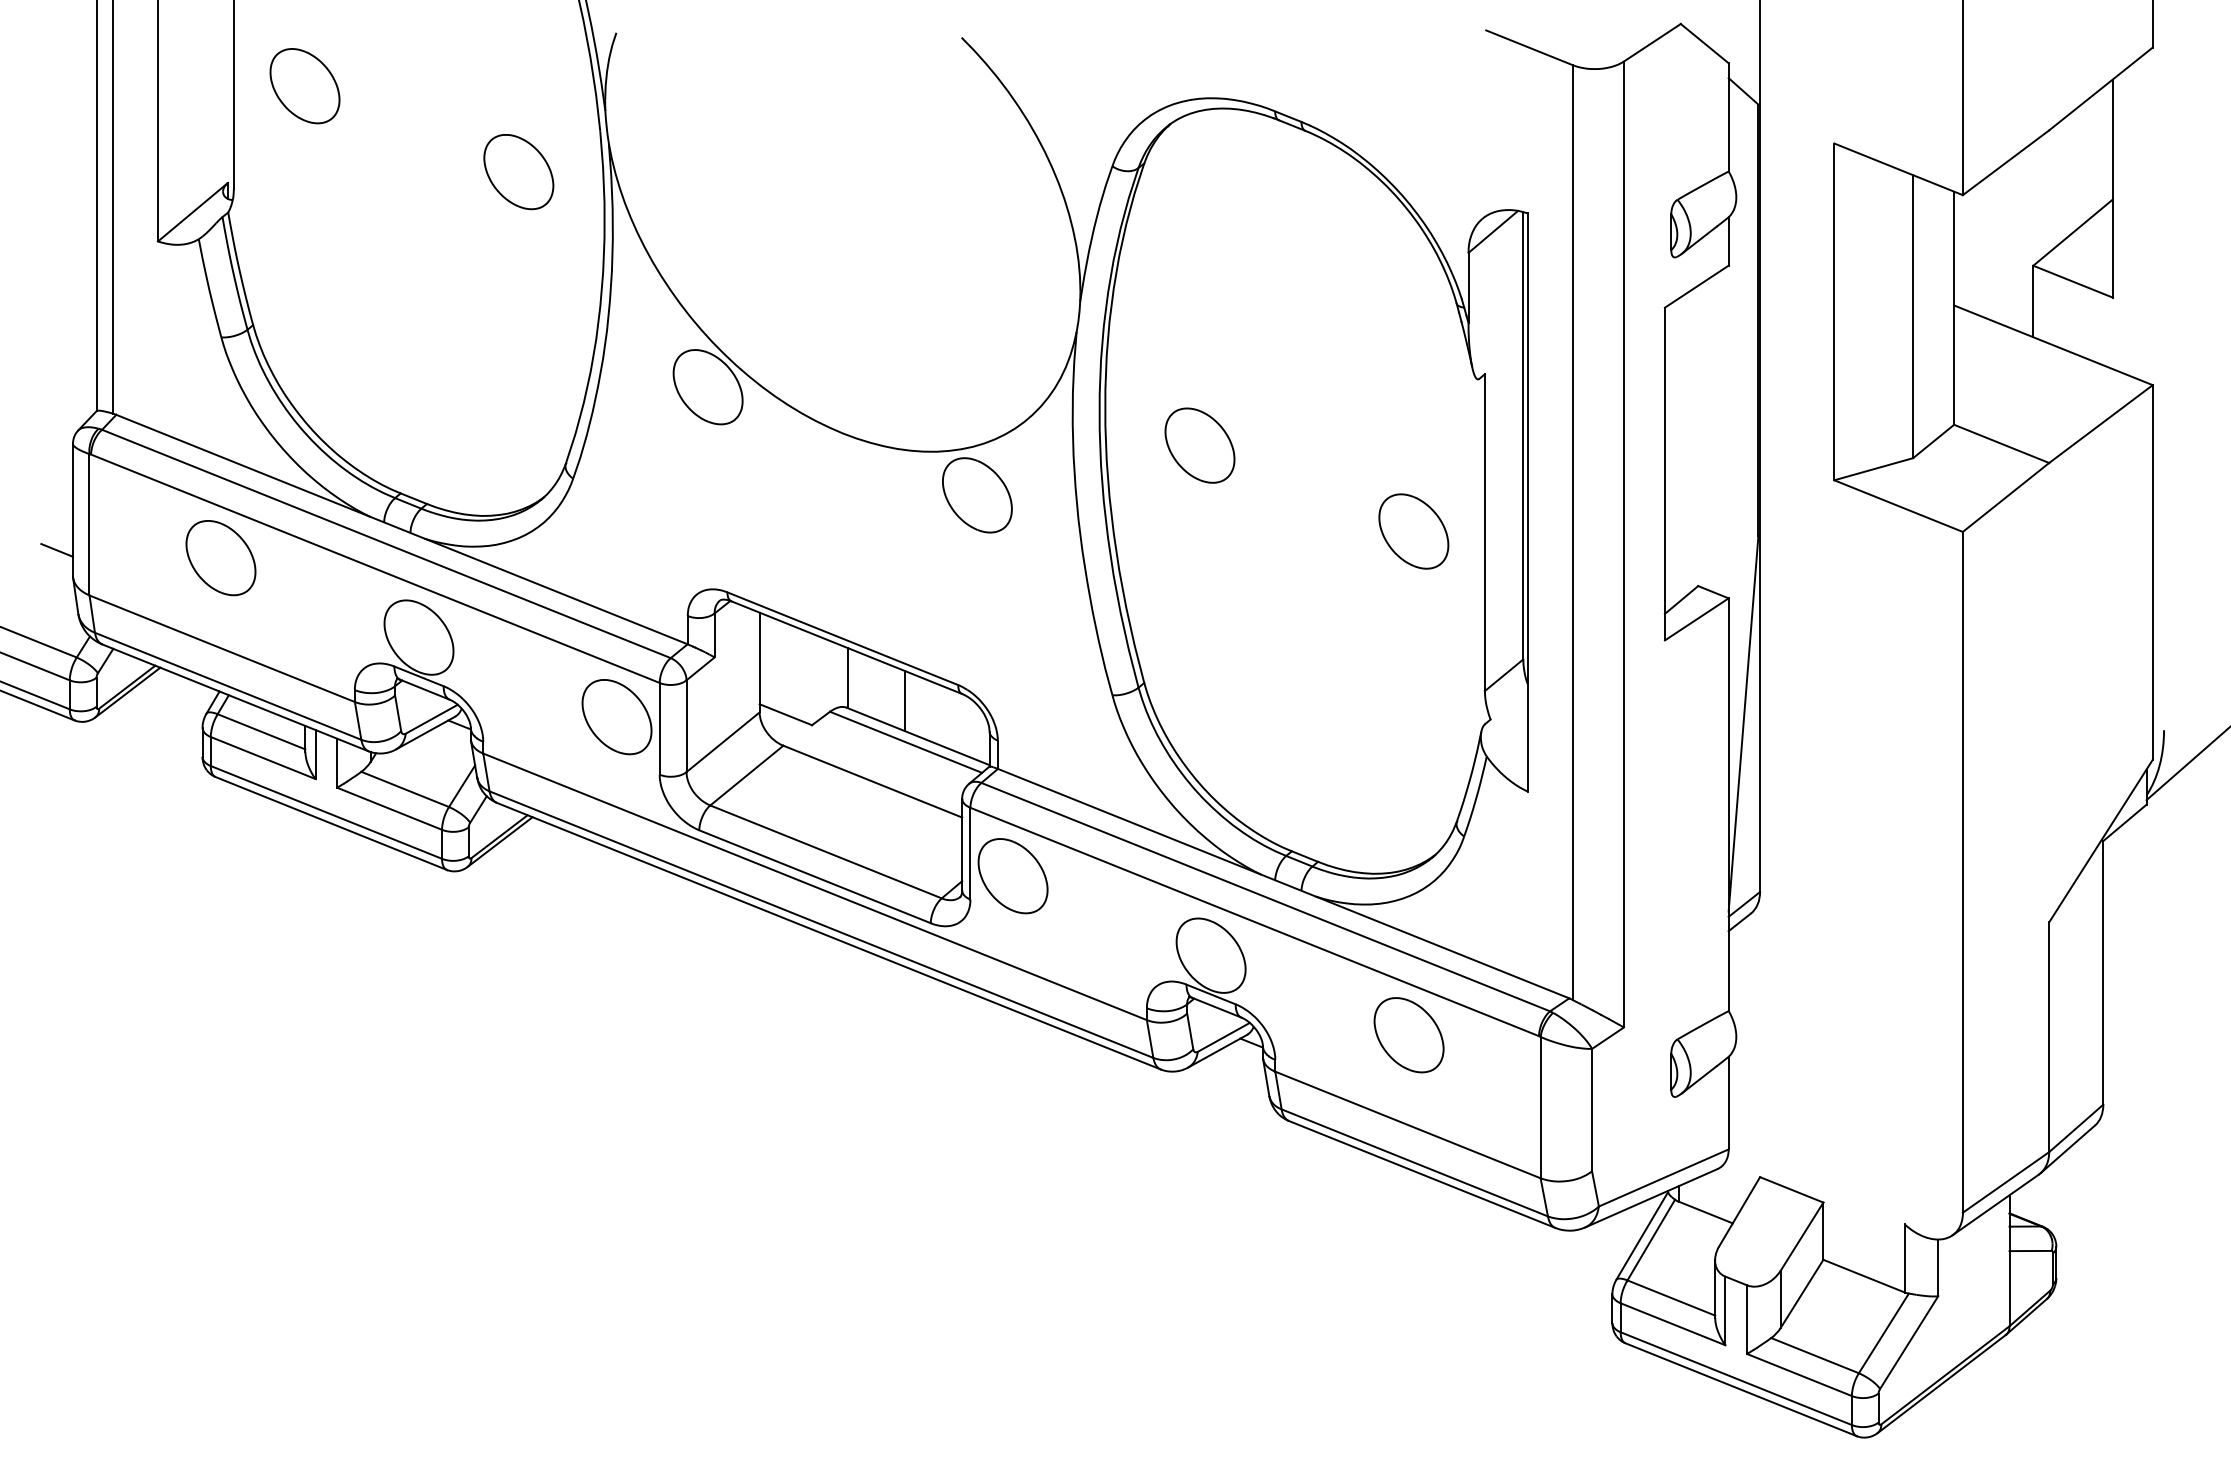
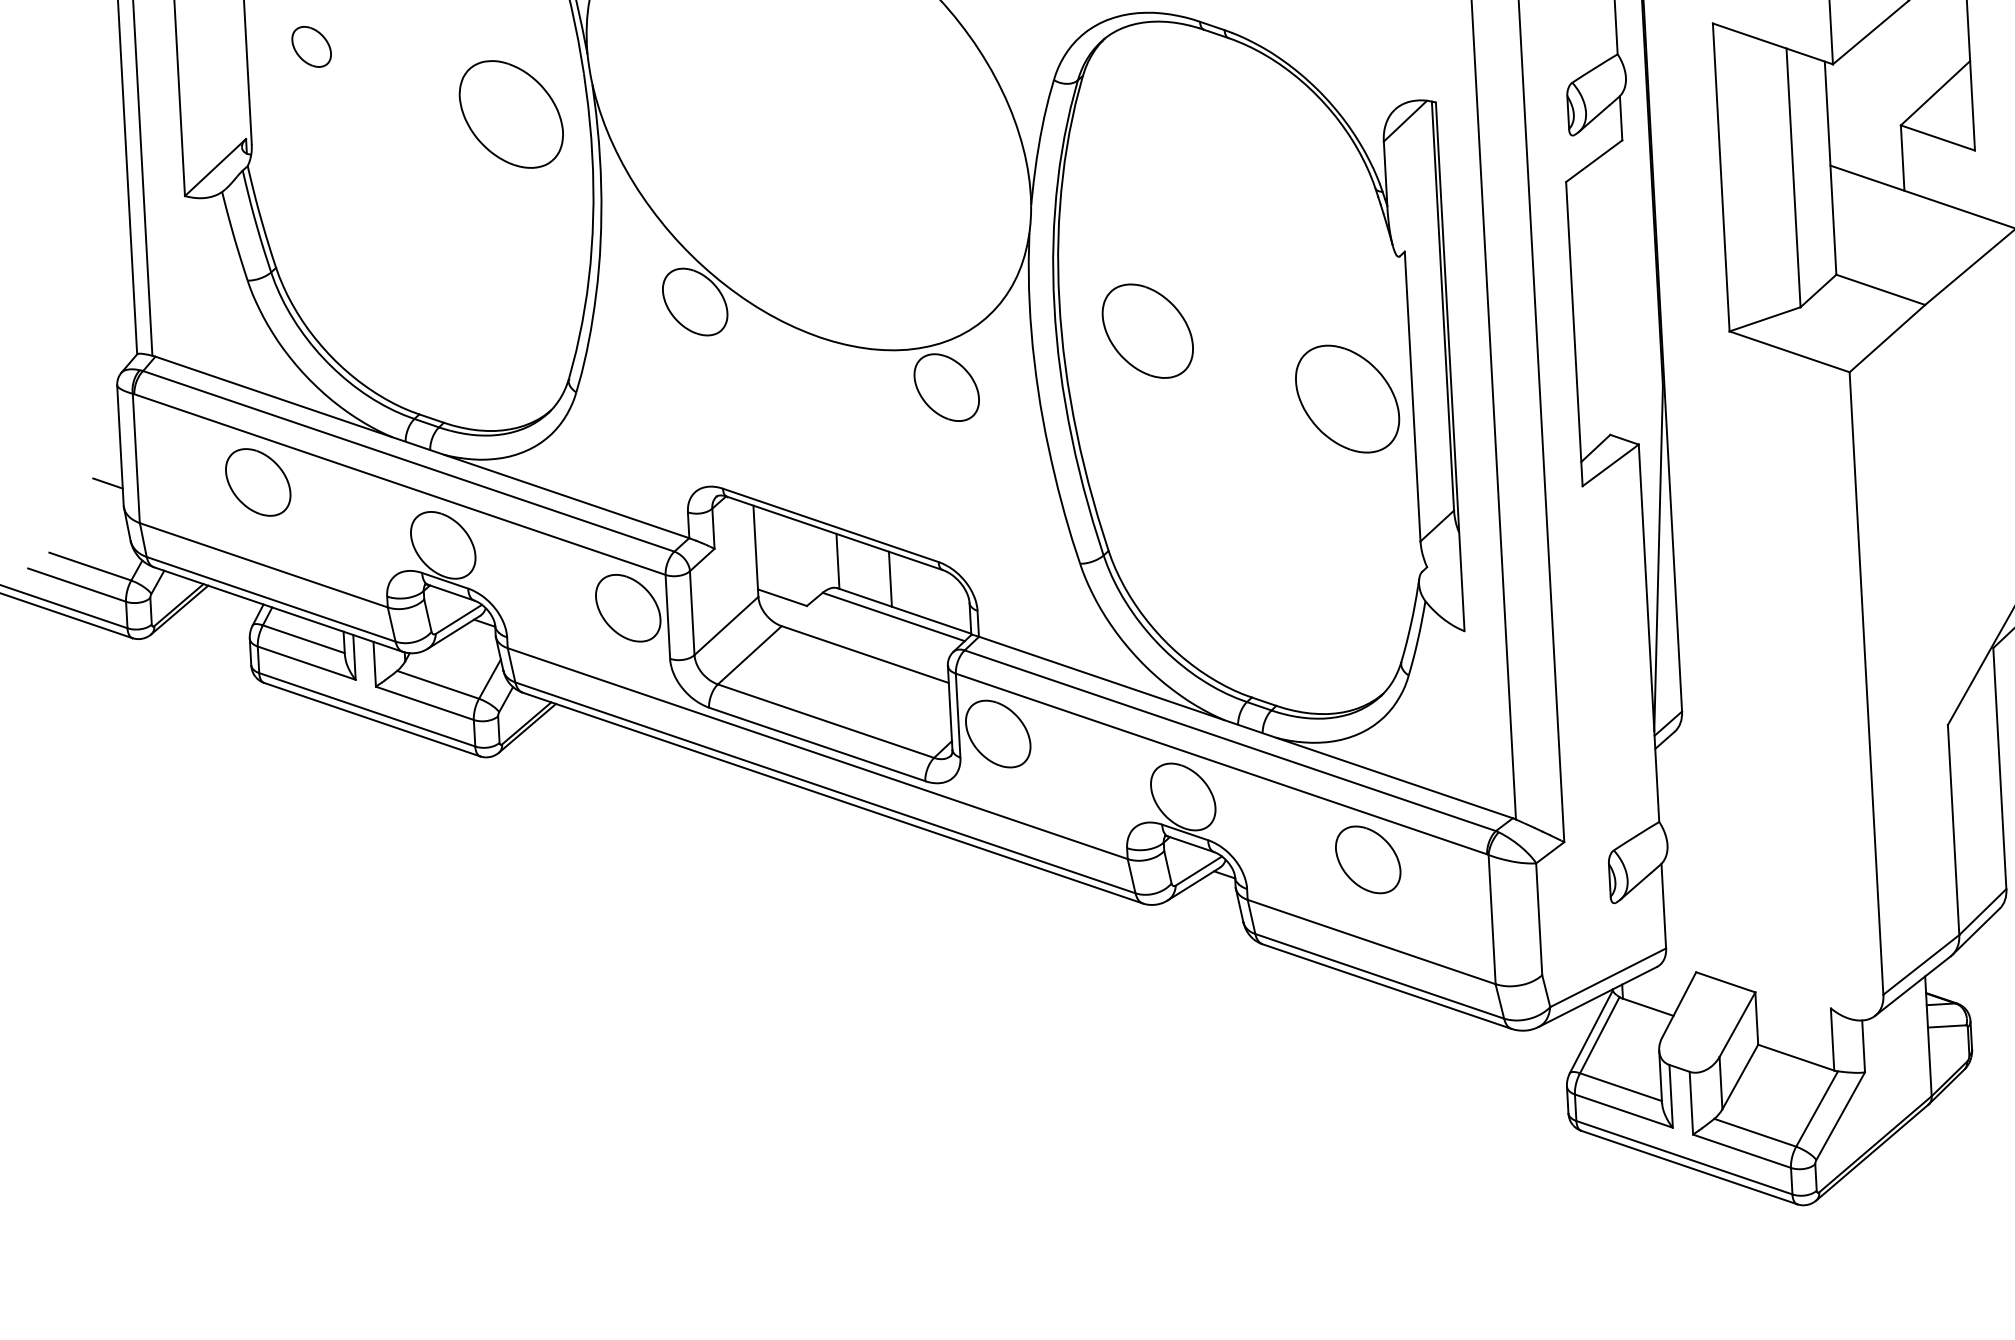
part: (304, 86) -> (311, 47), size x0.6
part: (518, 172) -> (511, 115), size x1.6
part: (1199, 445) -> (1147, 331), size x1.4
part: (1413, 531) -> (1347, 399), size x1.6

